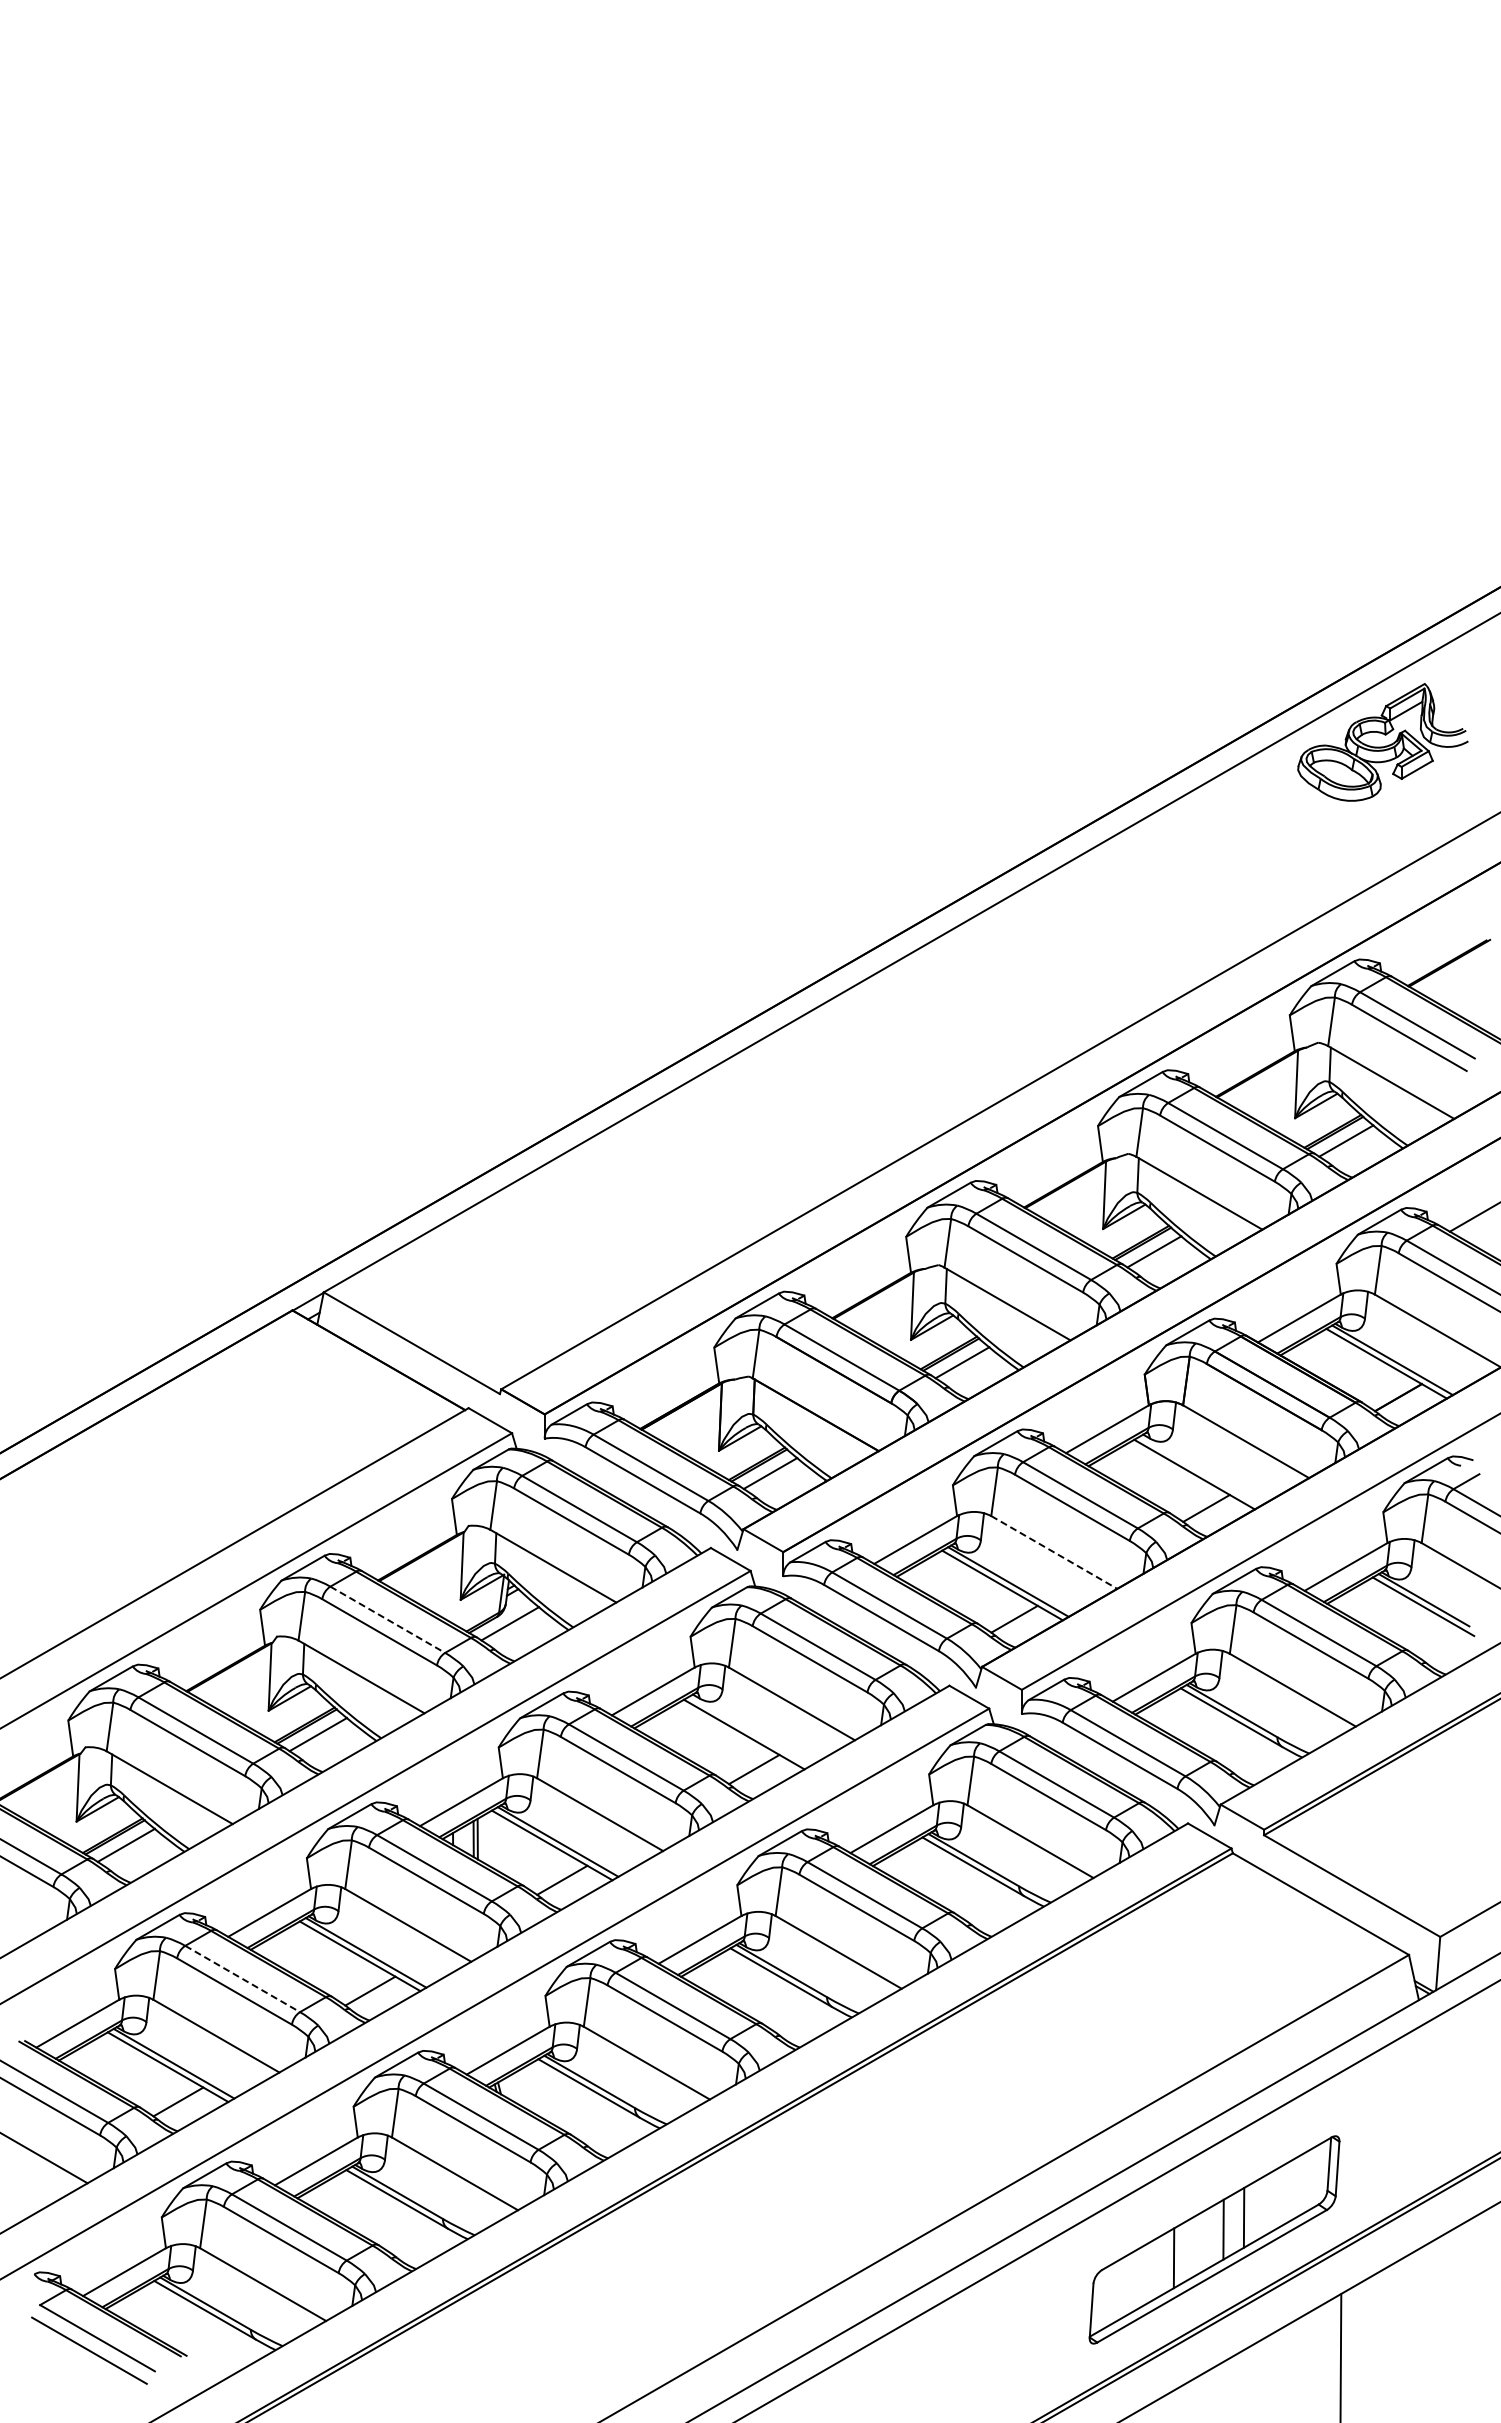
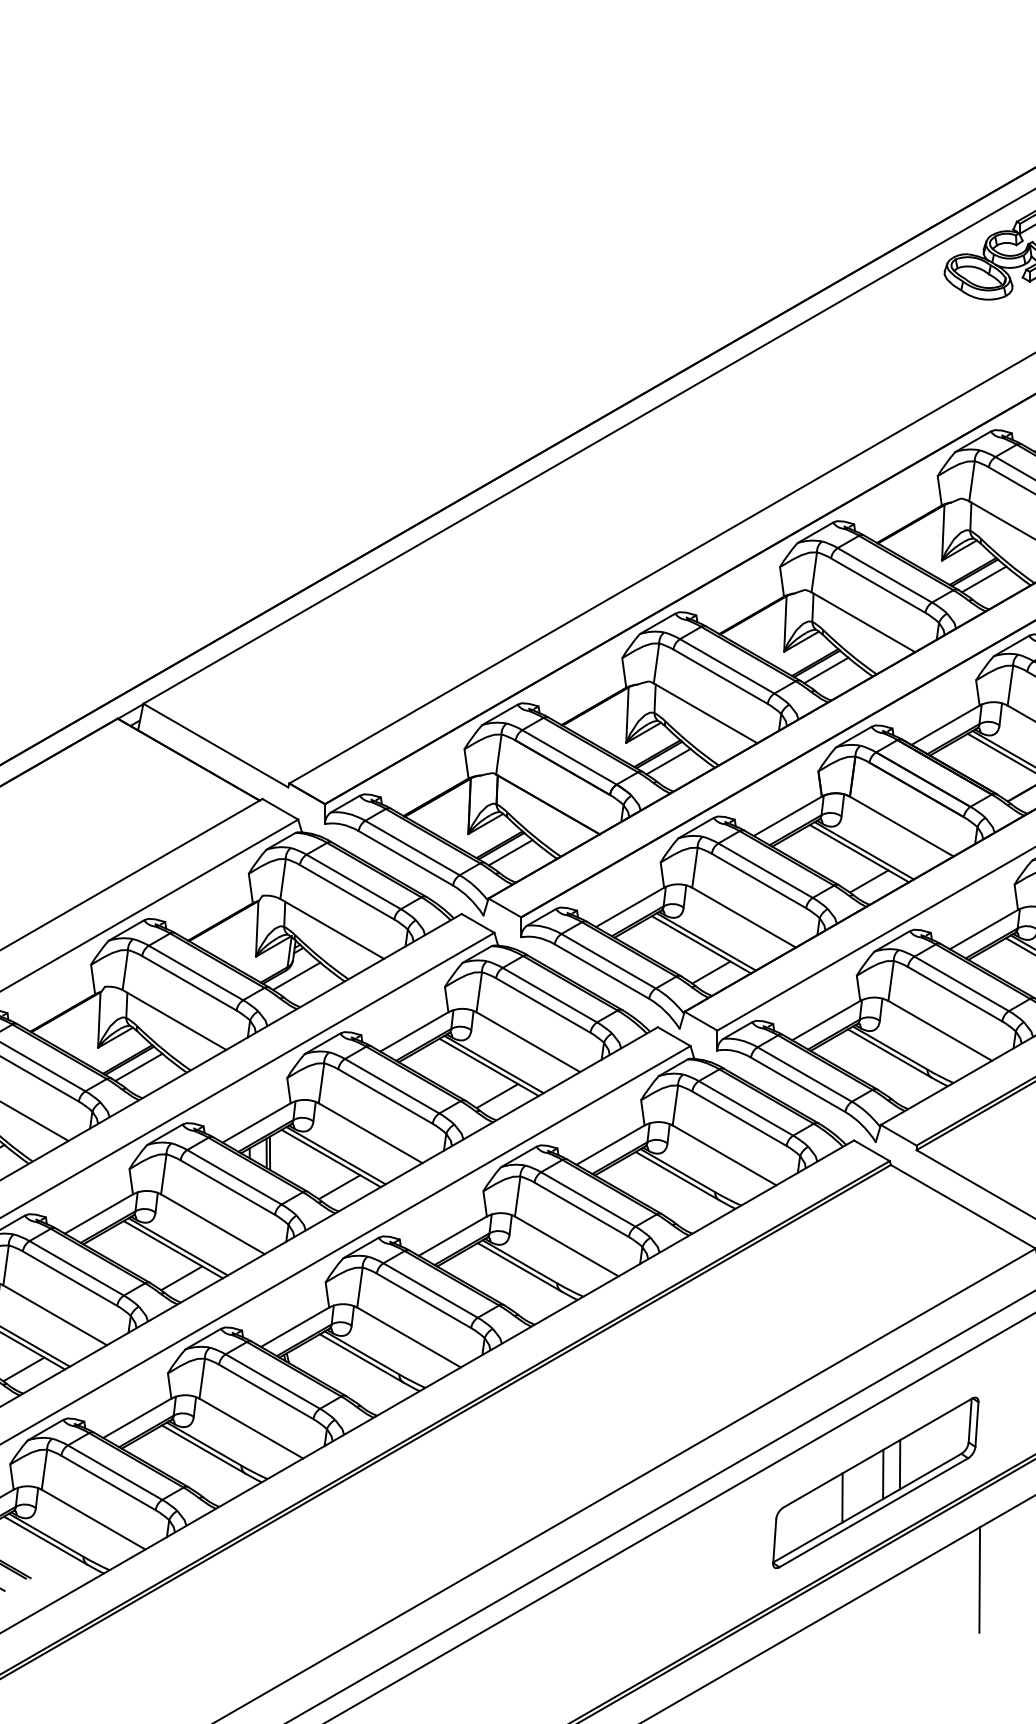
line: (1200, 1471) -> (864, 851), added
line: (1054, 1552) -> (744, 917), dashed -> solid
line: (388, 1620) -> (196, 973), dashed -> solid
line: (749, 1730) -> (493, 1064), added
line: (243, 1979) -> (77, 1268), dashed -> solid

